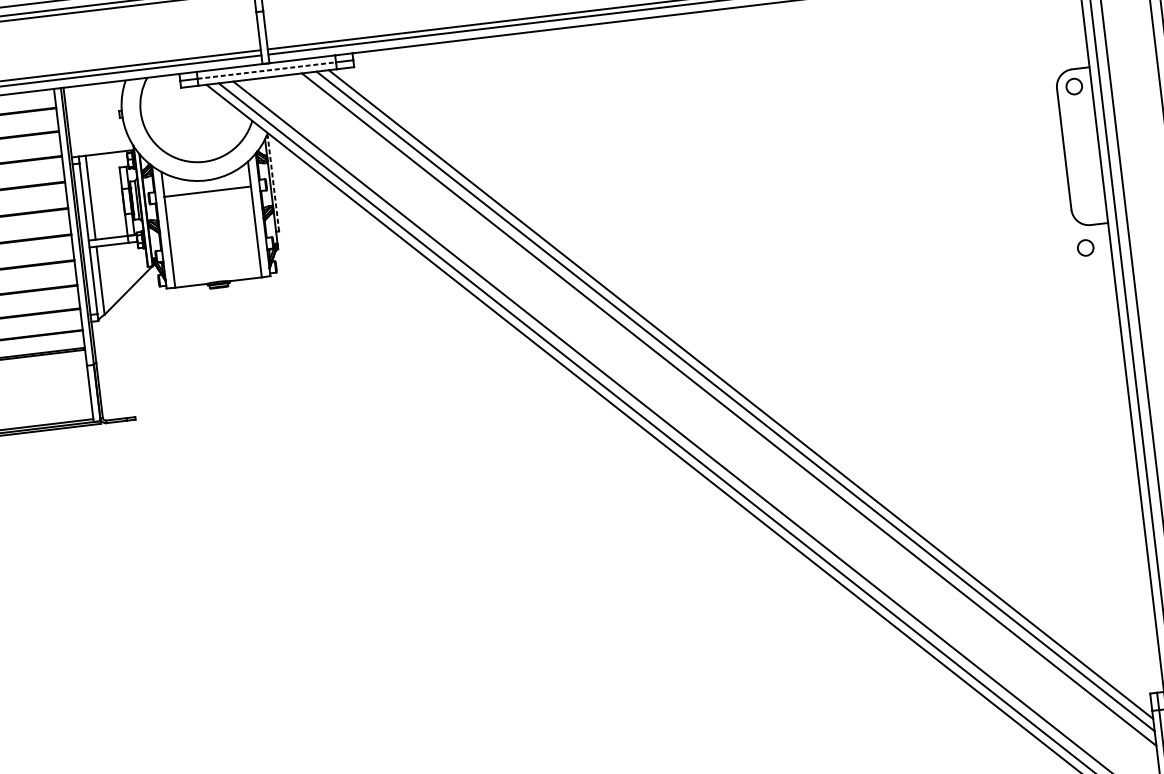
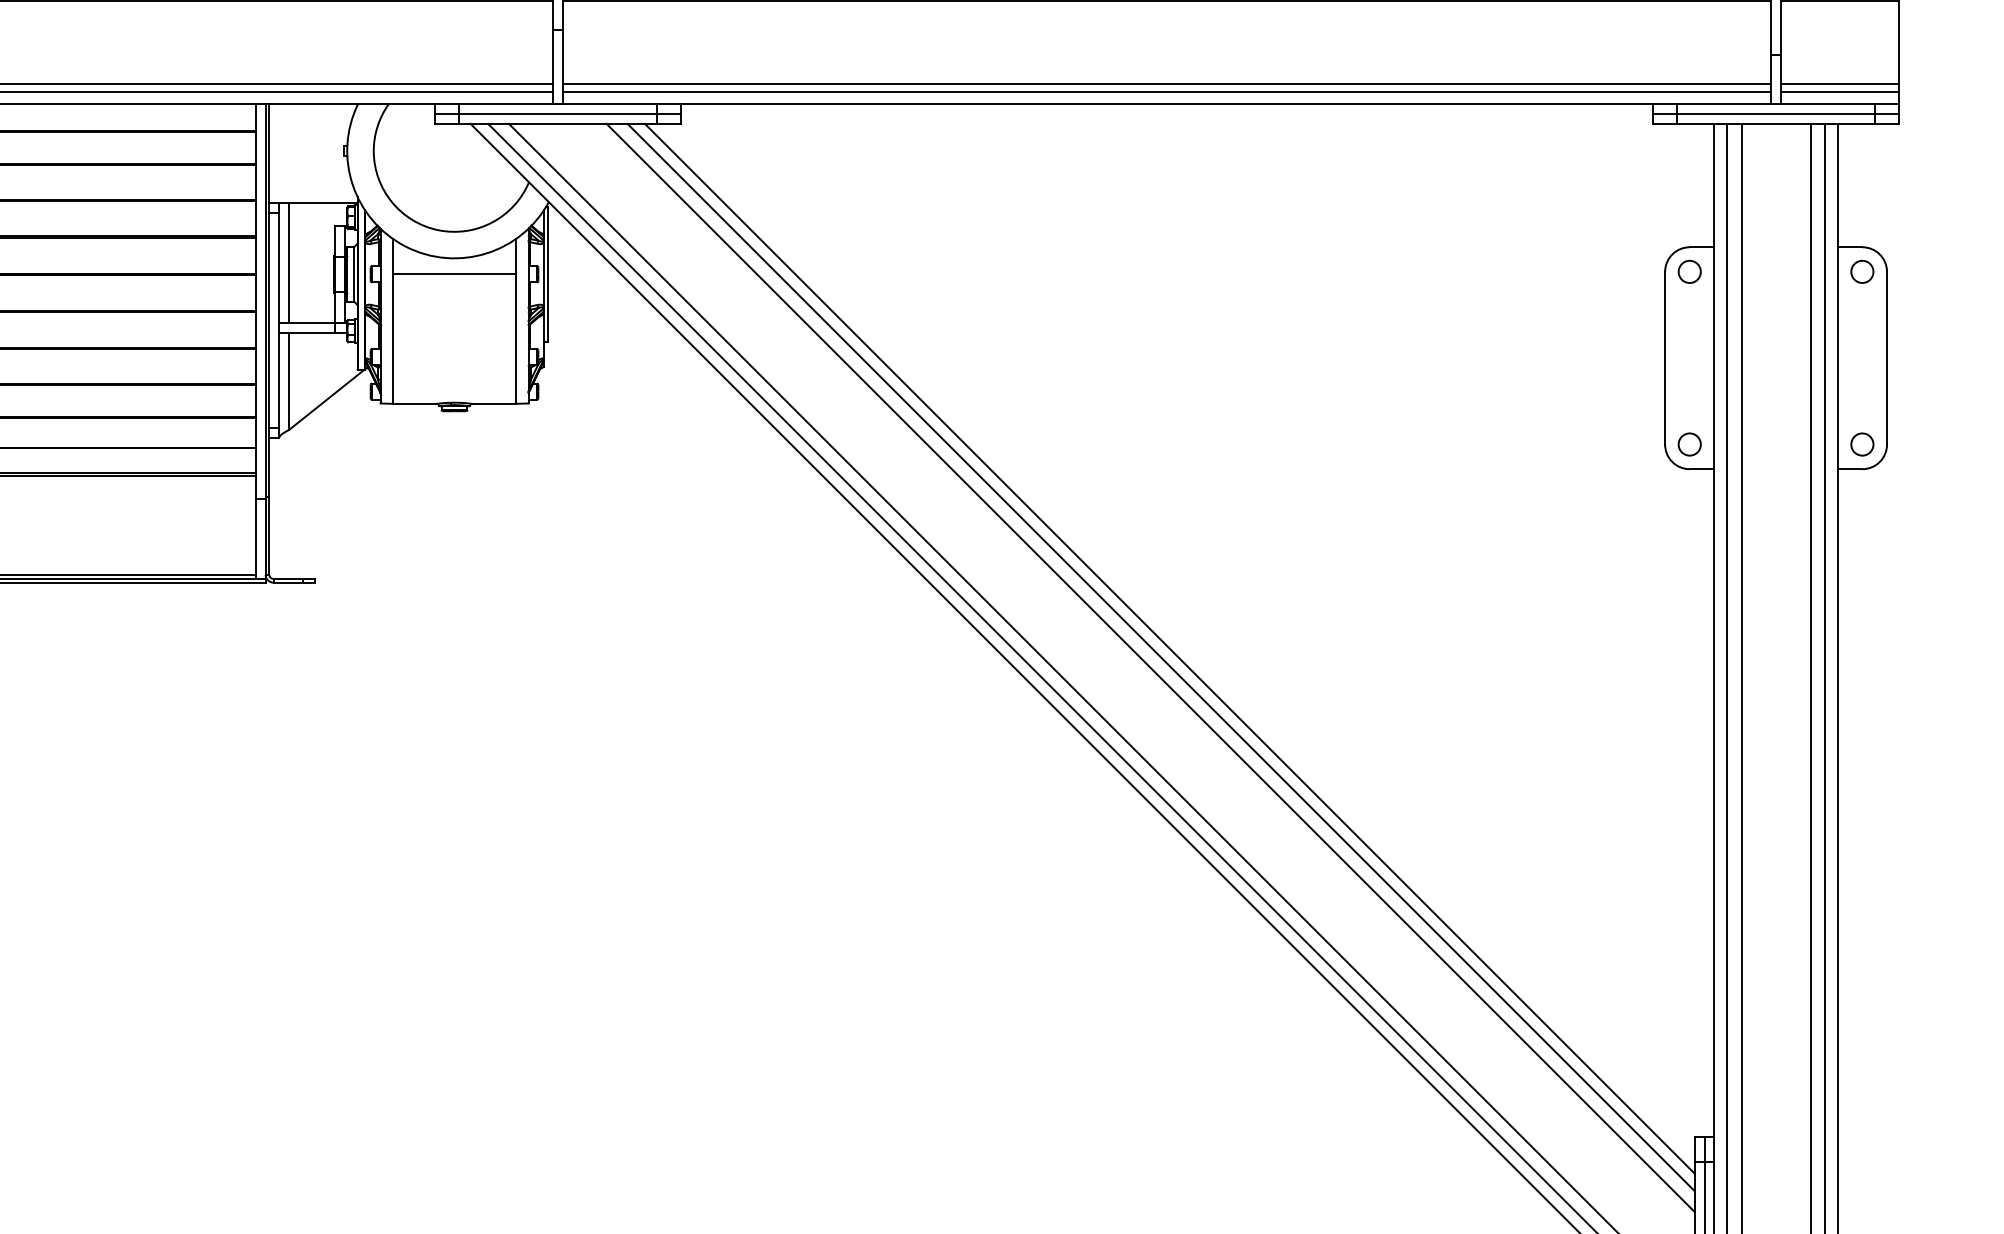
line: (266, 70) -> (557, 114), dashed -> solid
line: (273, 183) -> (548, 274), dashed -> solid
circle: (1085, 247) -> (1689, 444), moved

